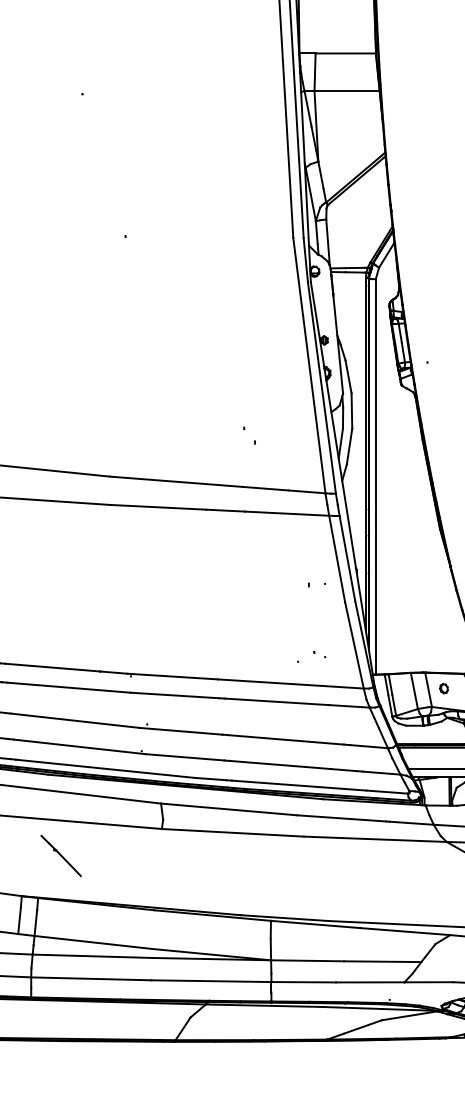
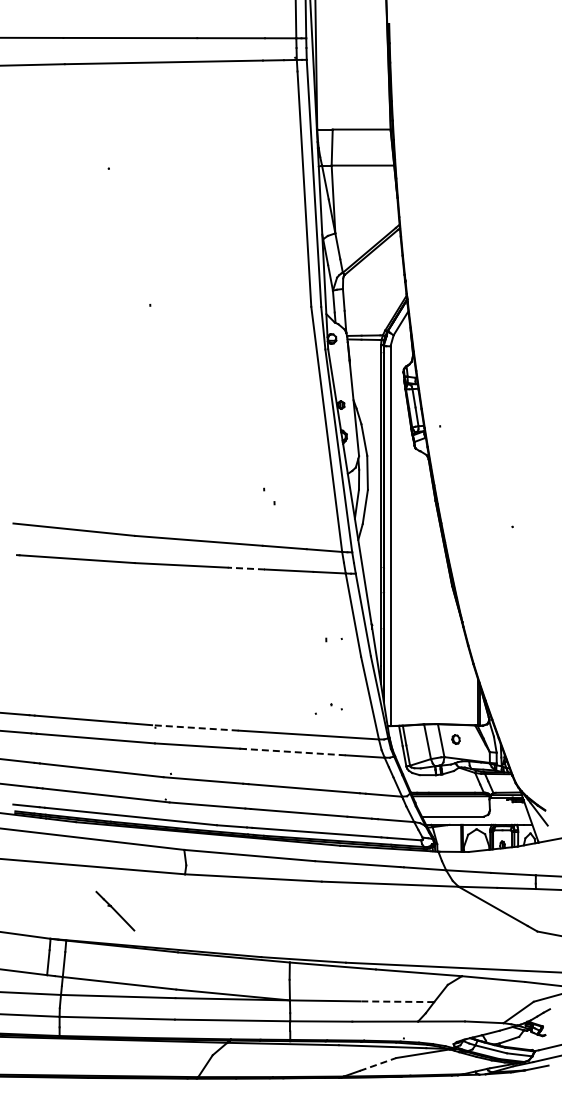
line: (225, 510) -> (246, 568), solid -> dashed
line: (171, 676) -> (194, 727), solid -> dashed
line: (276, 702) -> (295, 752), solid -> dashed
part: (61, 855) -> (115, 910), moved
line: (382, 961) -> (396, 1001), solid -> dashed
line: (363, 1027) -> (378, 1064), solid -> dashed

